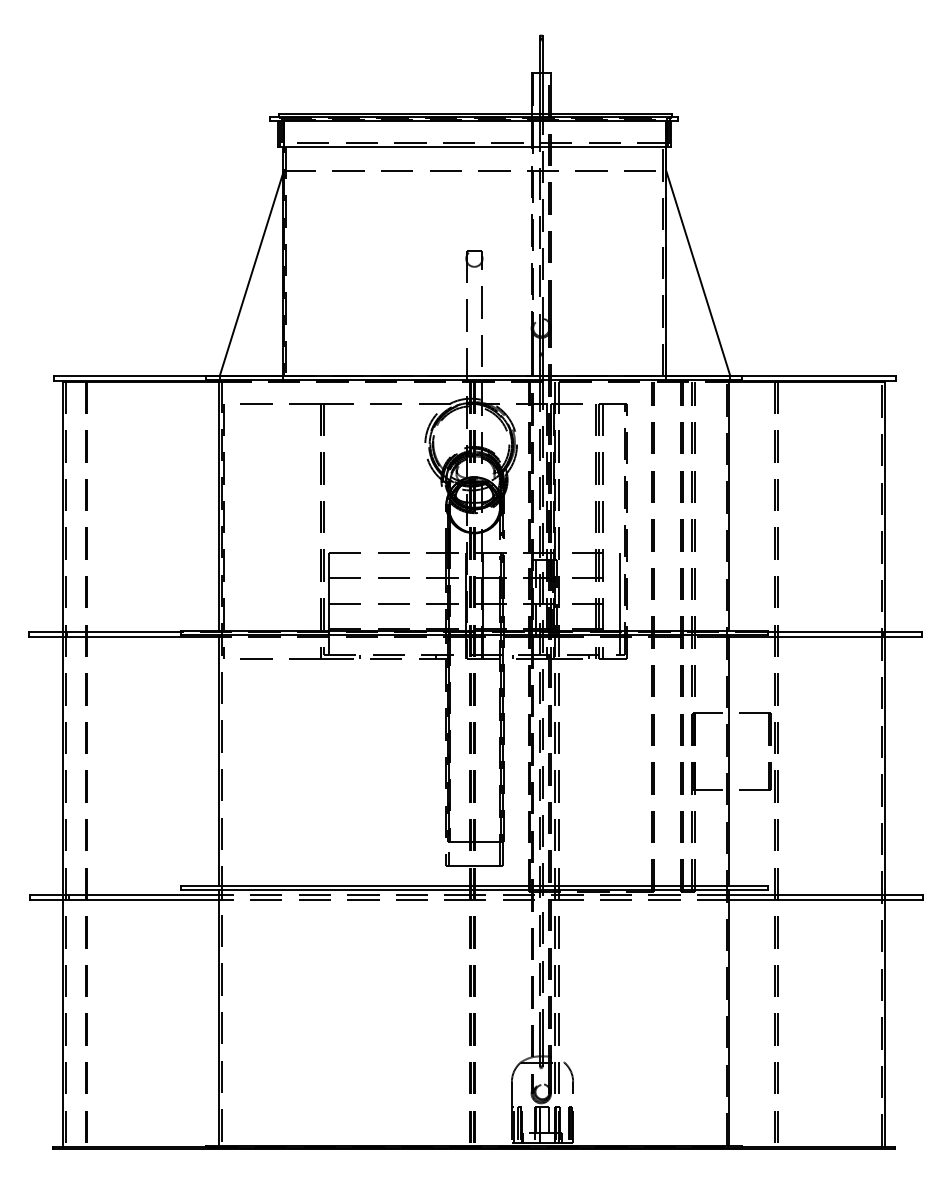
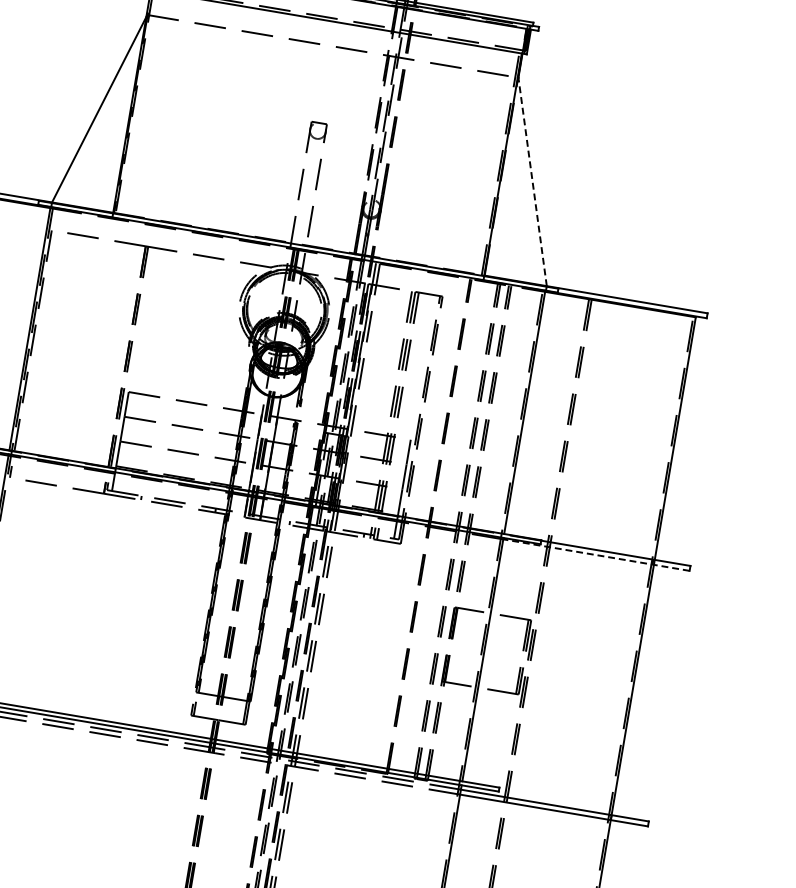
line: (698, 273) -> (532, 182), solid -> dashed
line: (825, 636) -> (596, 554), solid -> dashed

